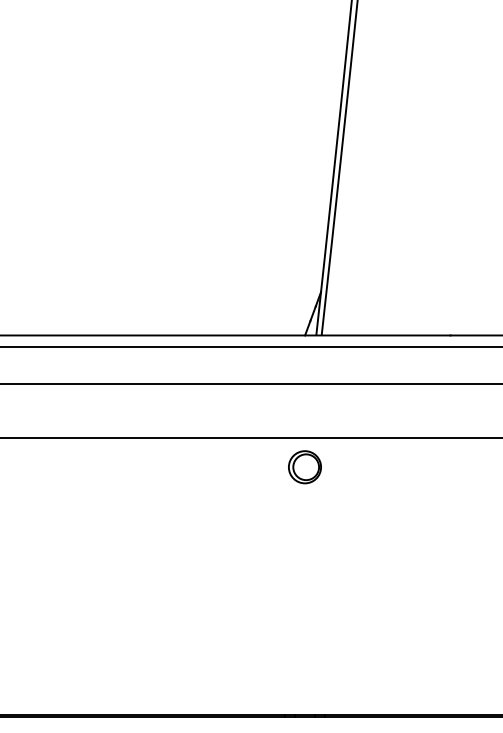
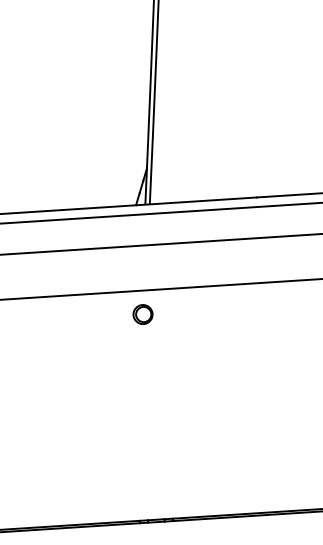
part: (304, 466) -> (142, 314), size x0.71

